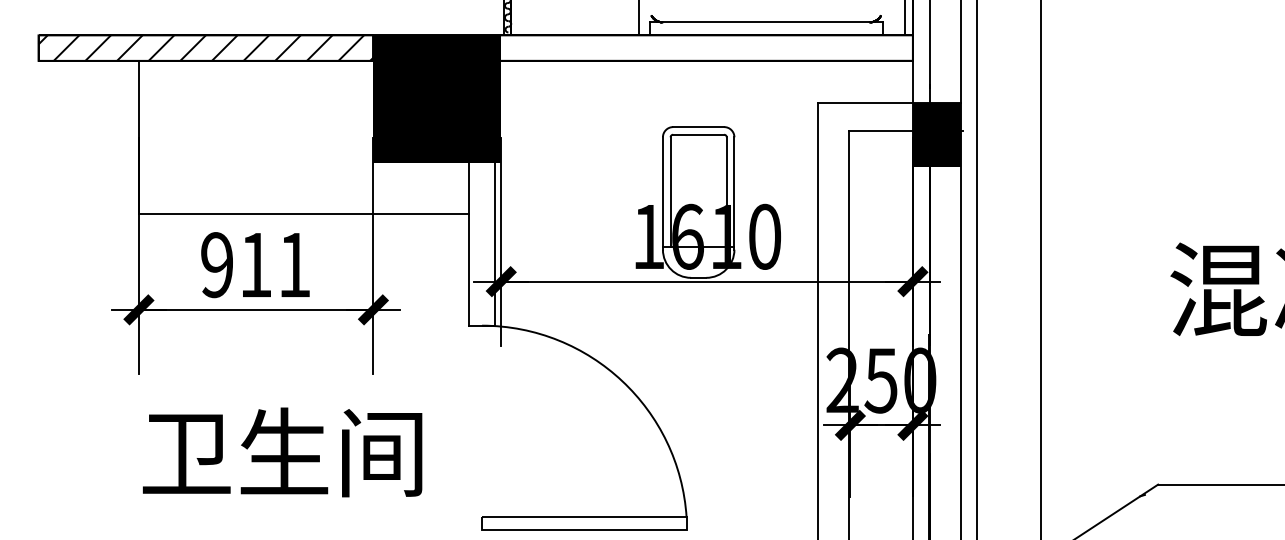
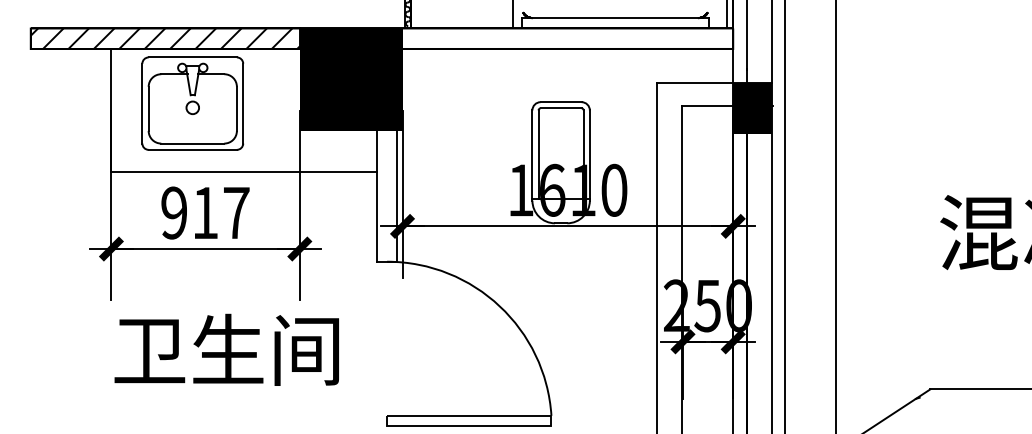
part: (239, 128) -> (192, 103), added
text: (294, 264) -> (236, 212), 911 -> 917
text: (282, 452) -> (226, 349), moved

